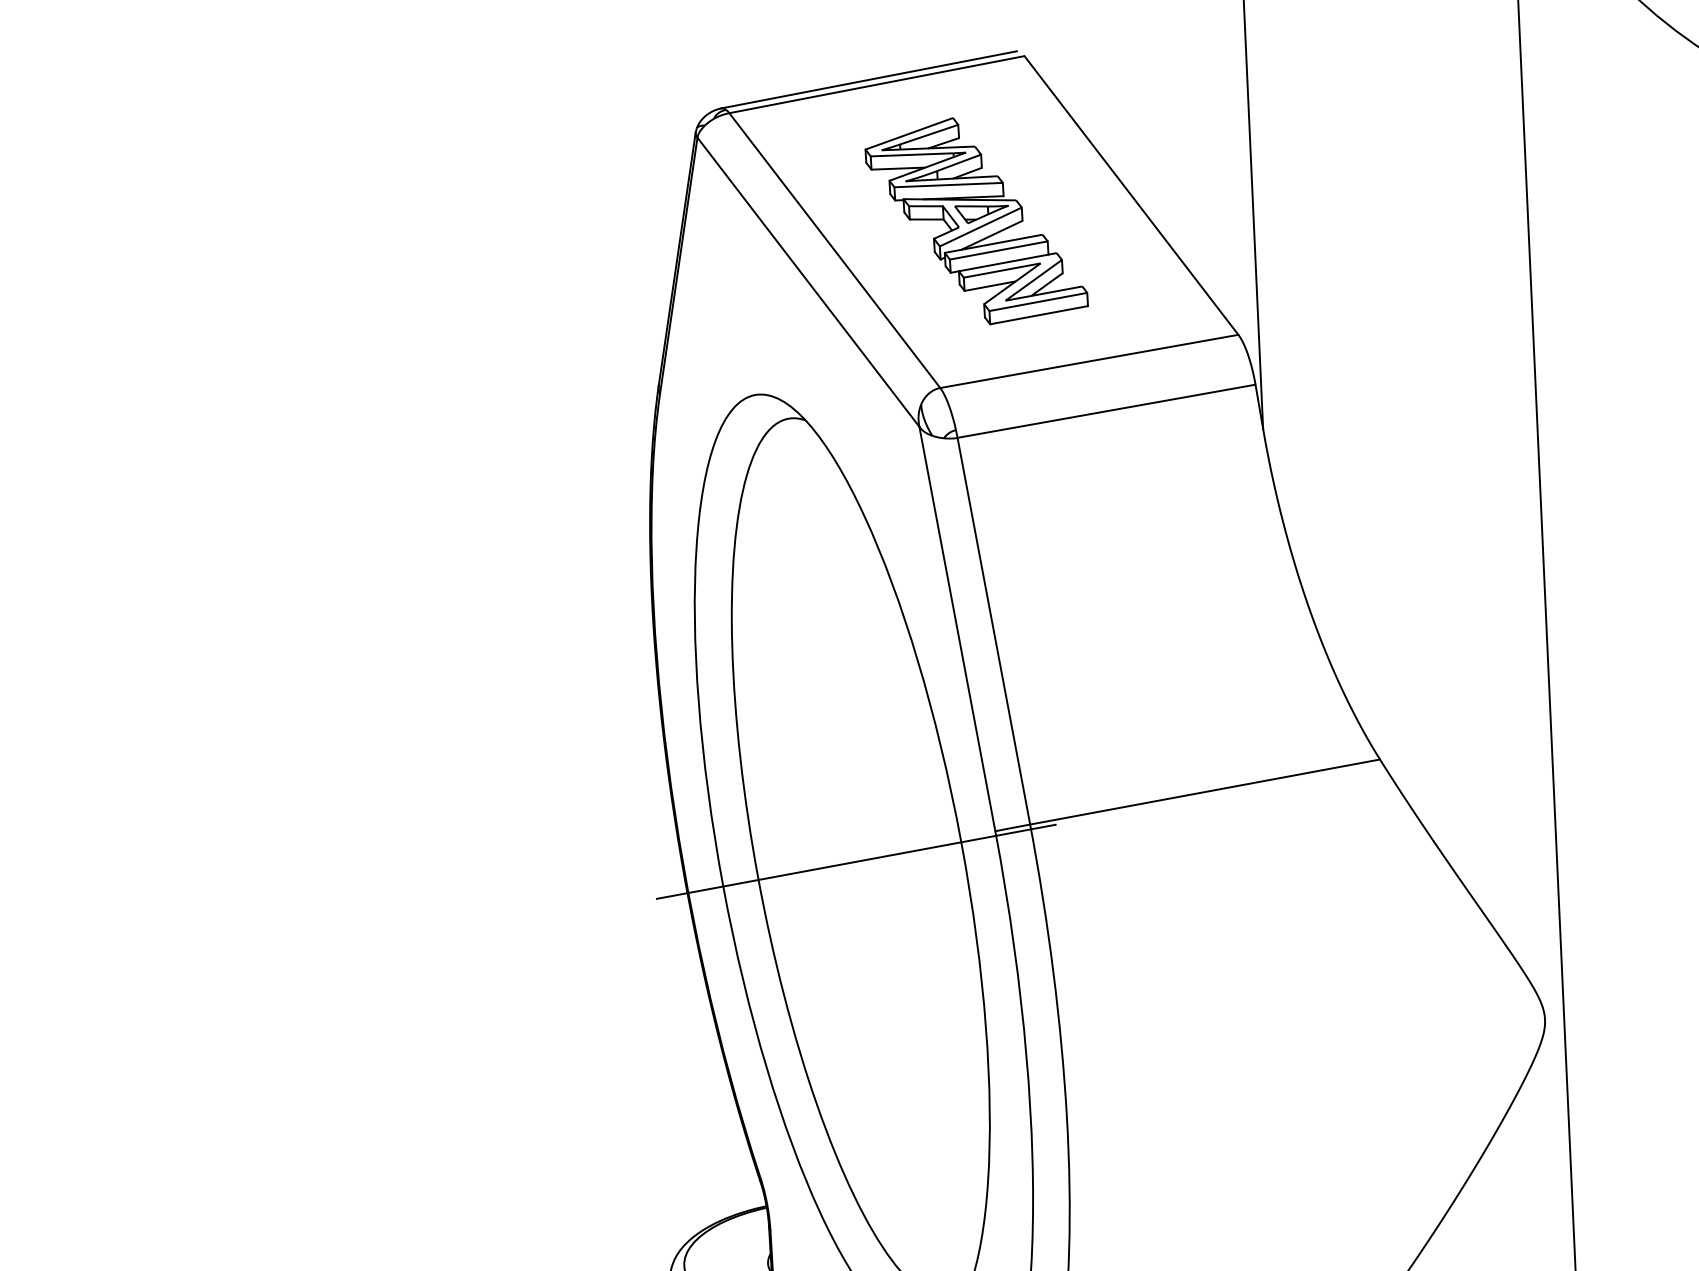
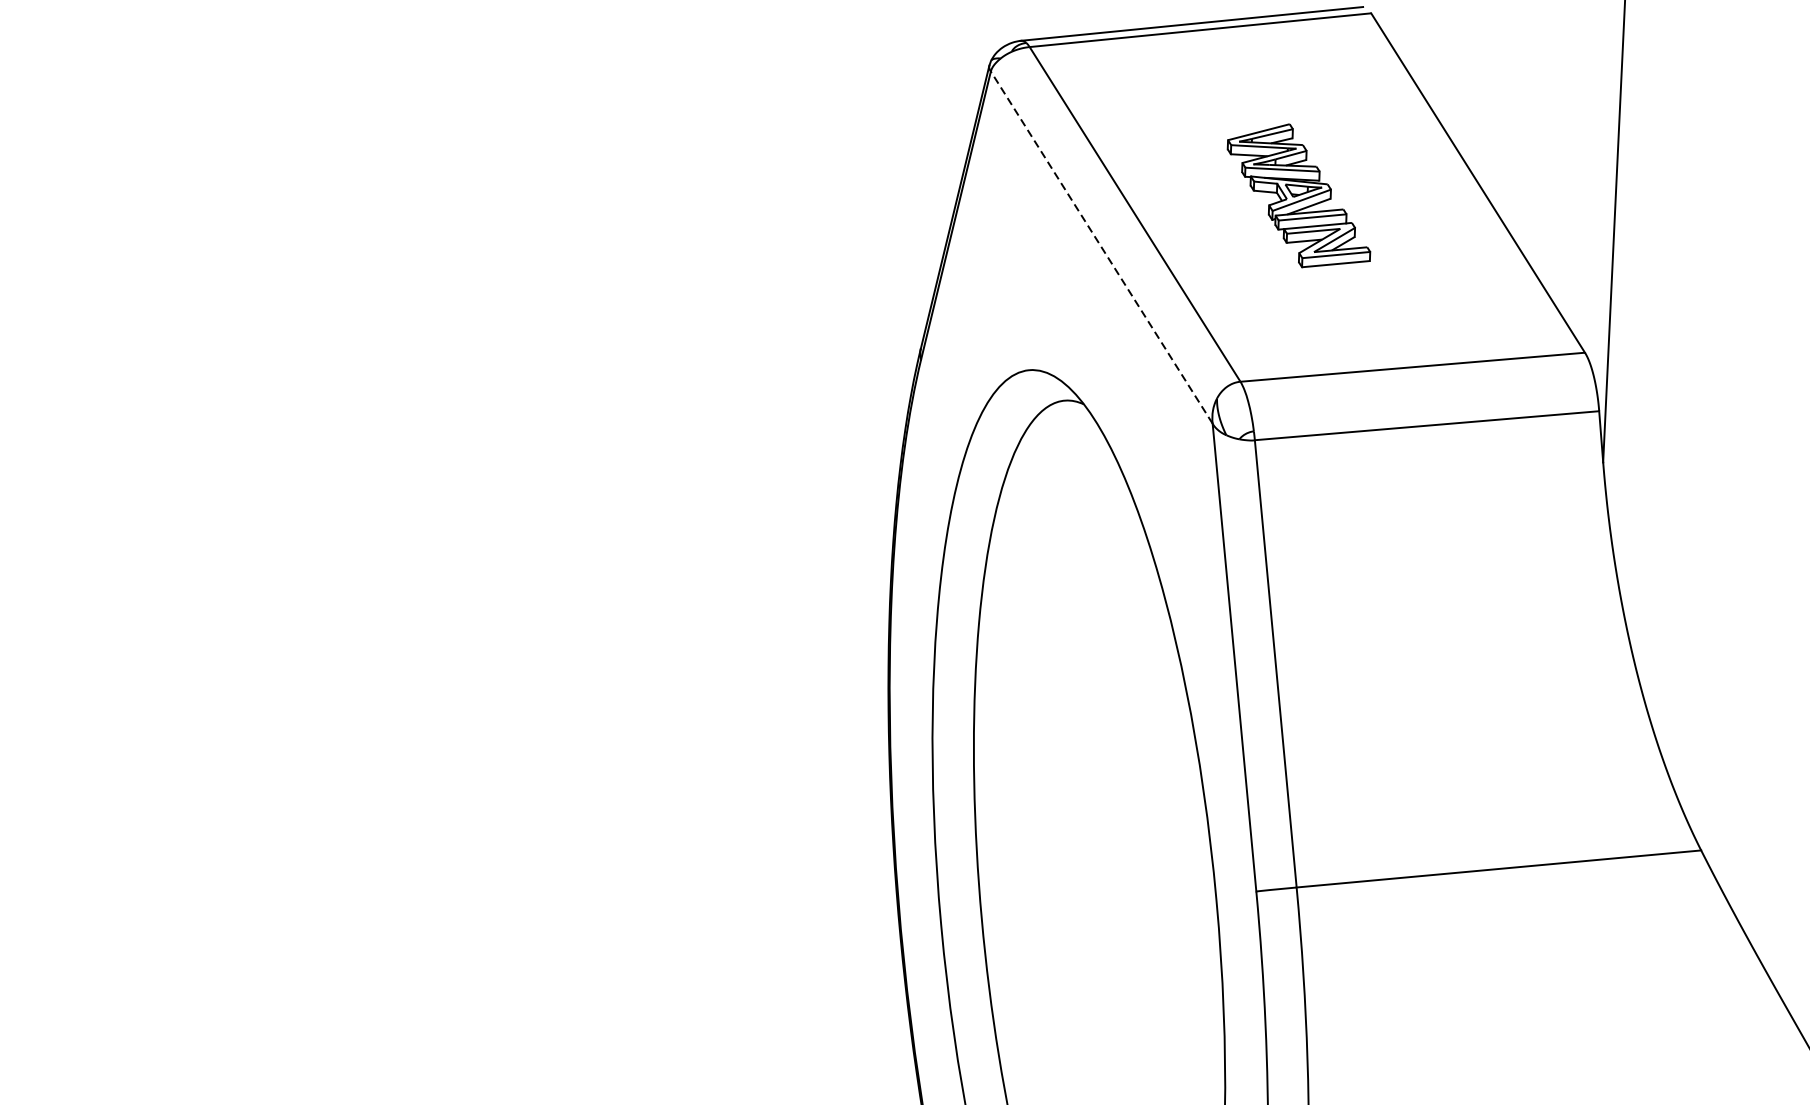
part: (976, 221) -> (1299, 196), size x0.6
line: (808, 281) -> (1101, 246), solid -> dashed
line: (856, 861) -> (1095, 911), removed

